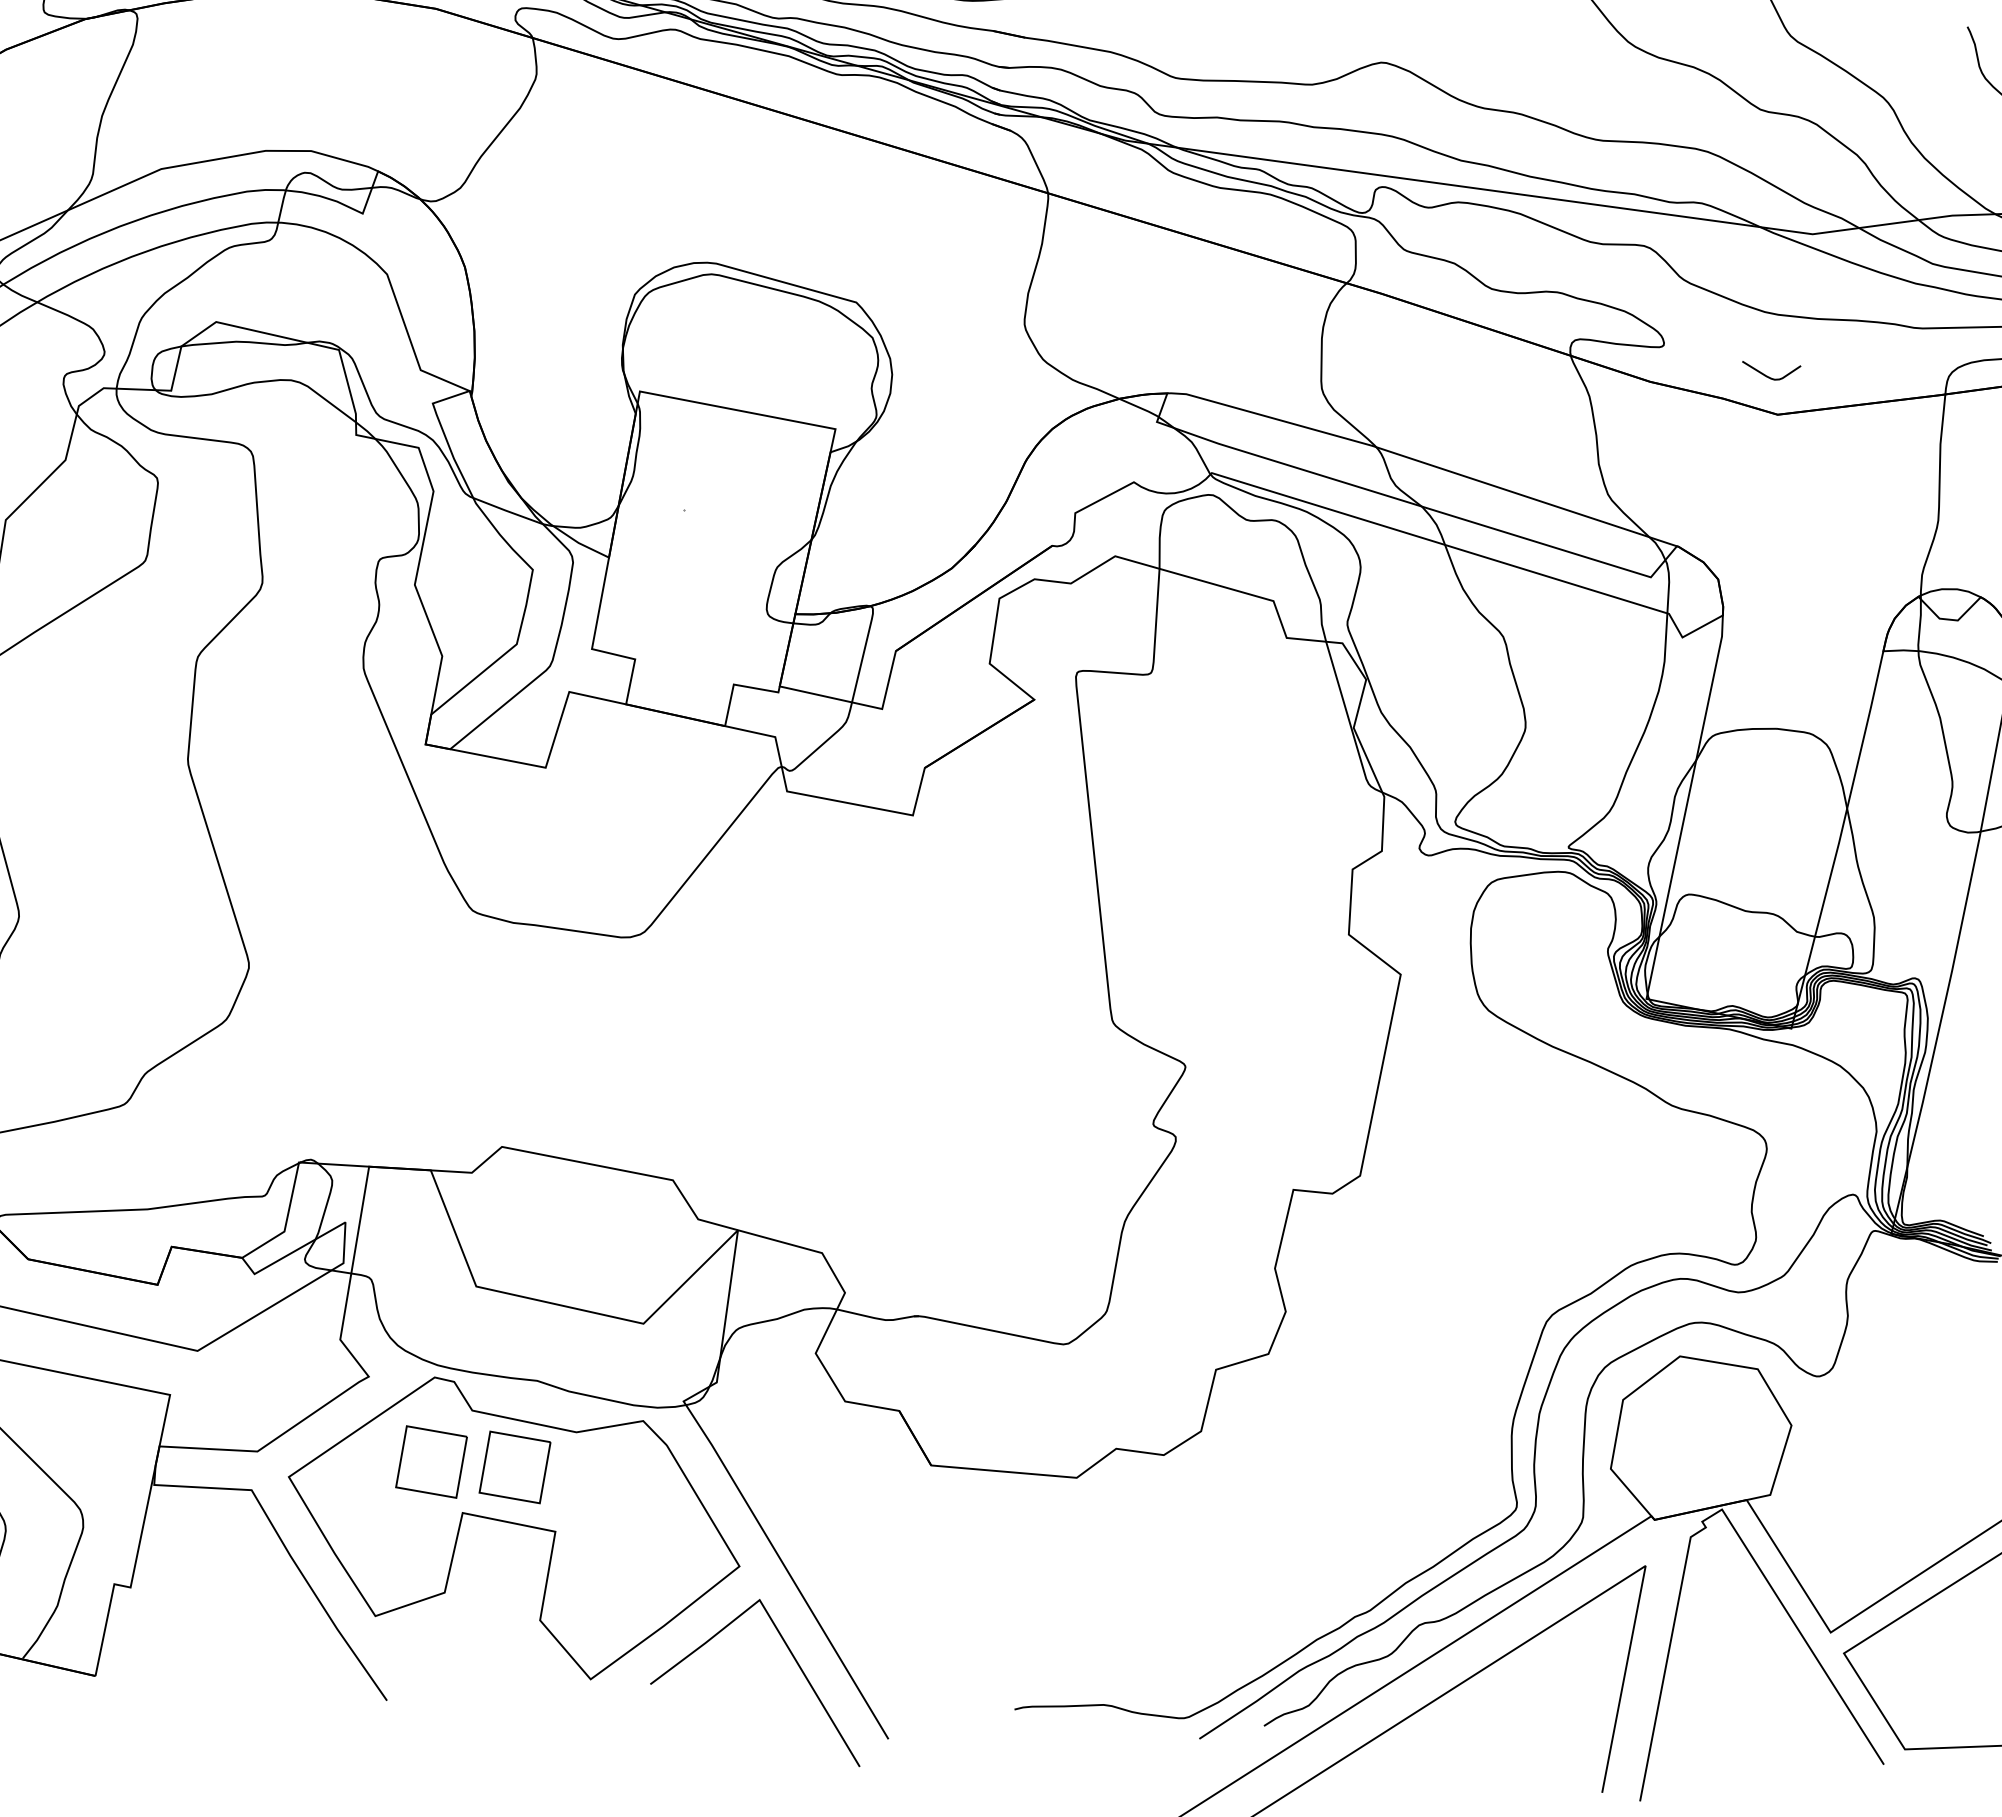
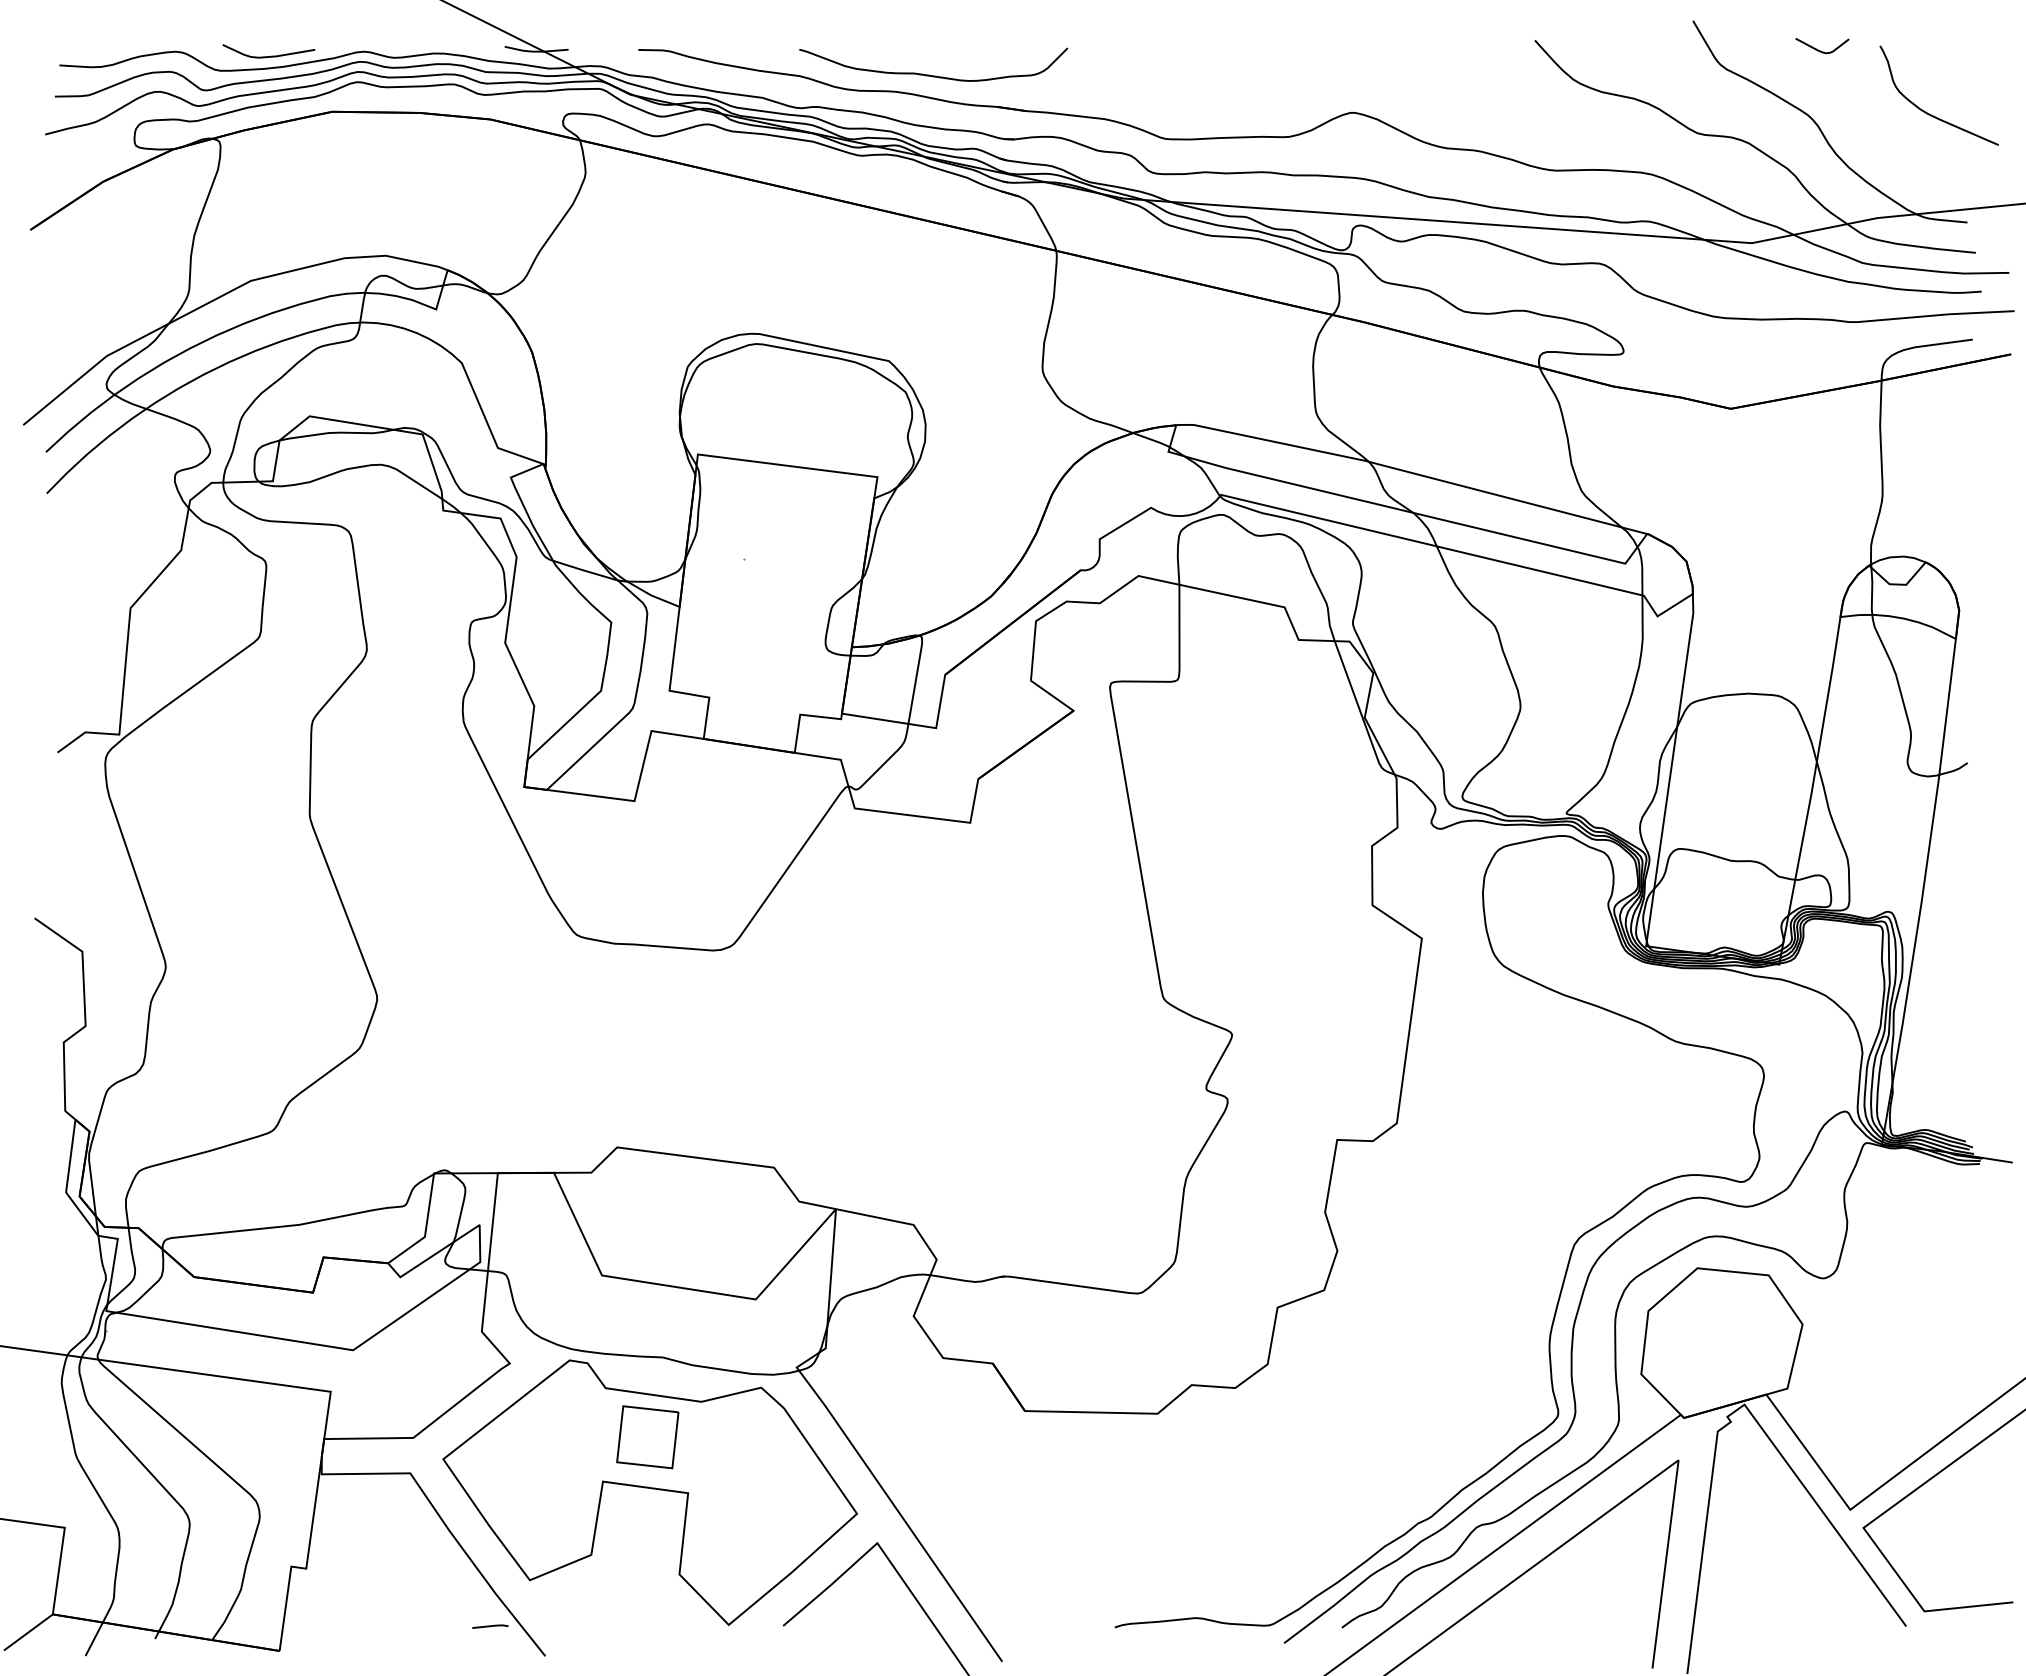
curve: (1768, 376) -> (1820, 50), moved
part: (431, 1462) -> (571, 1437), removed
line: (328, 1664) -> (490, 1626), added

